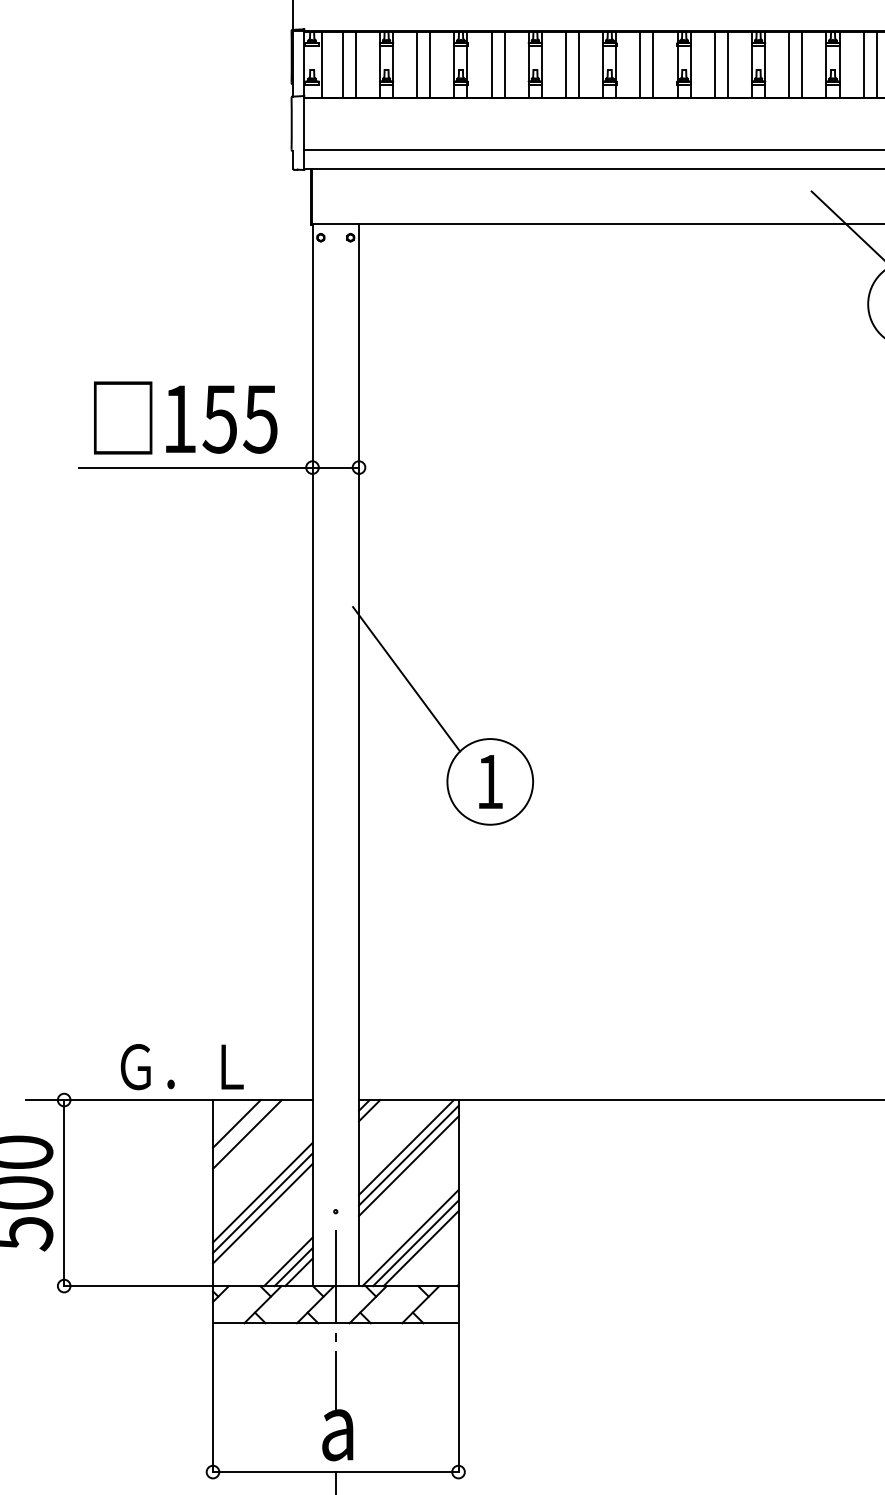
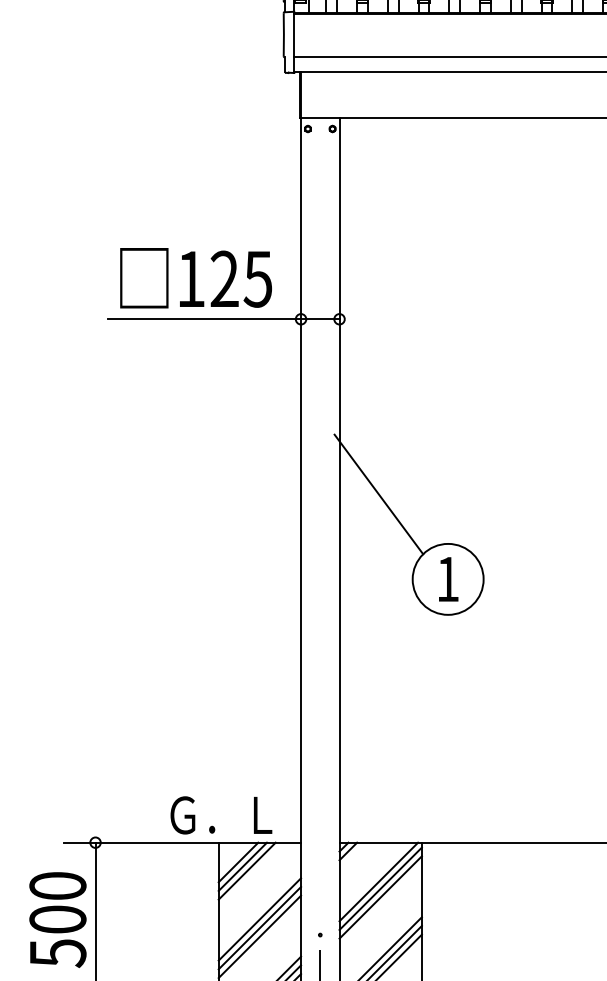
text: (219, 418) -> (224, 278), 155 -> 125
text: (181, 1067) -> (220, 815), moved
line: (242, 1129) -> (243, 867), added

